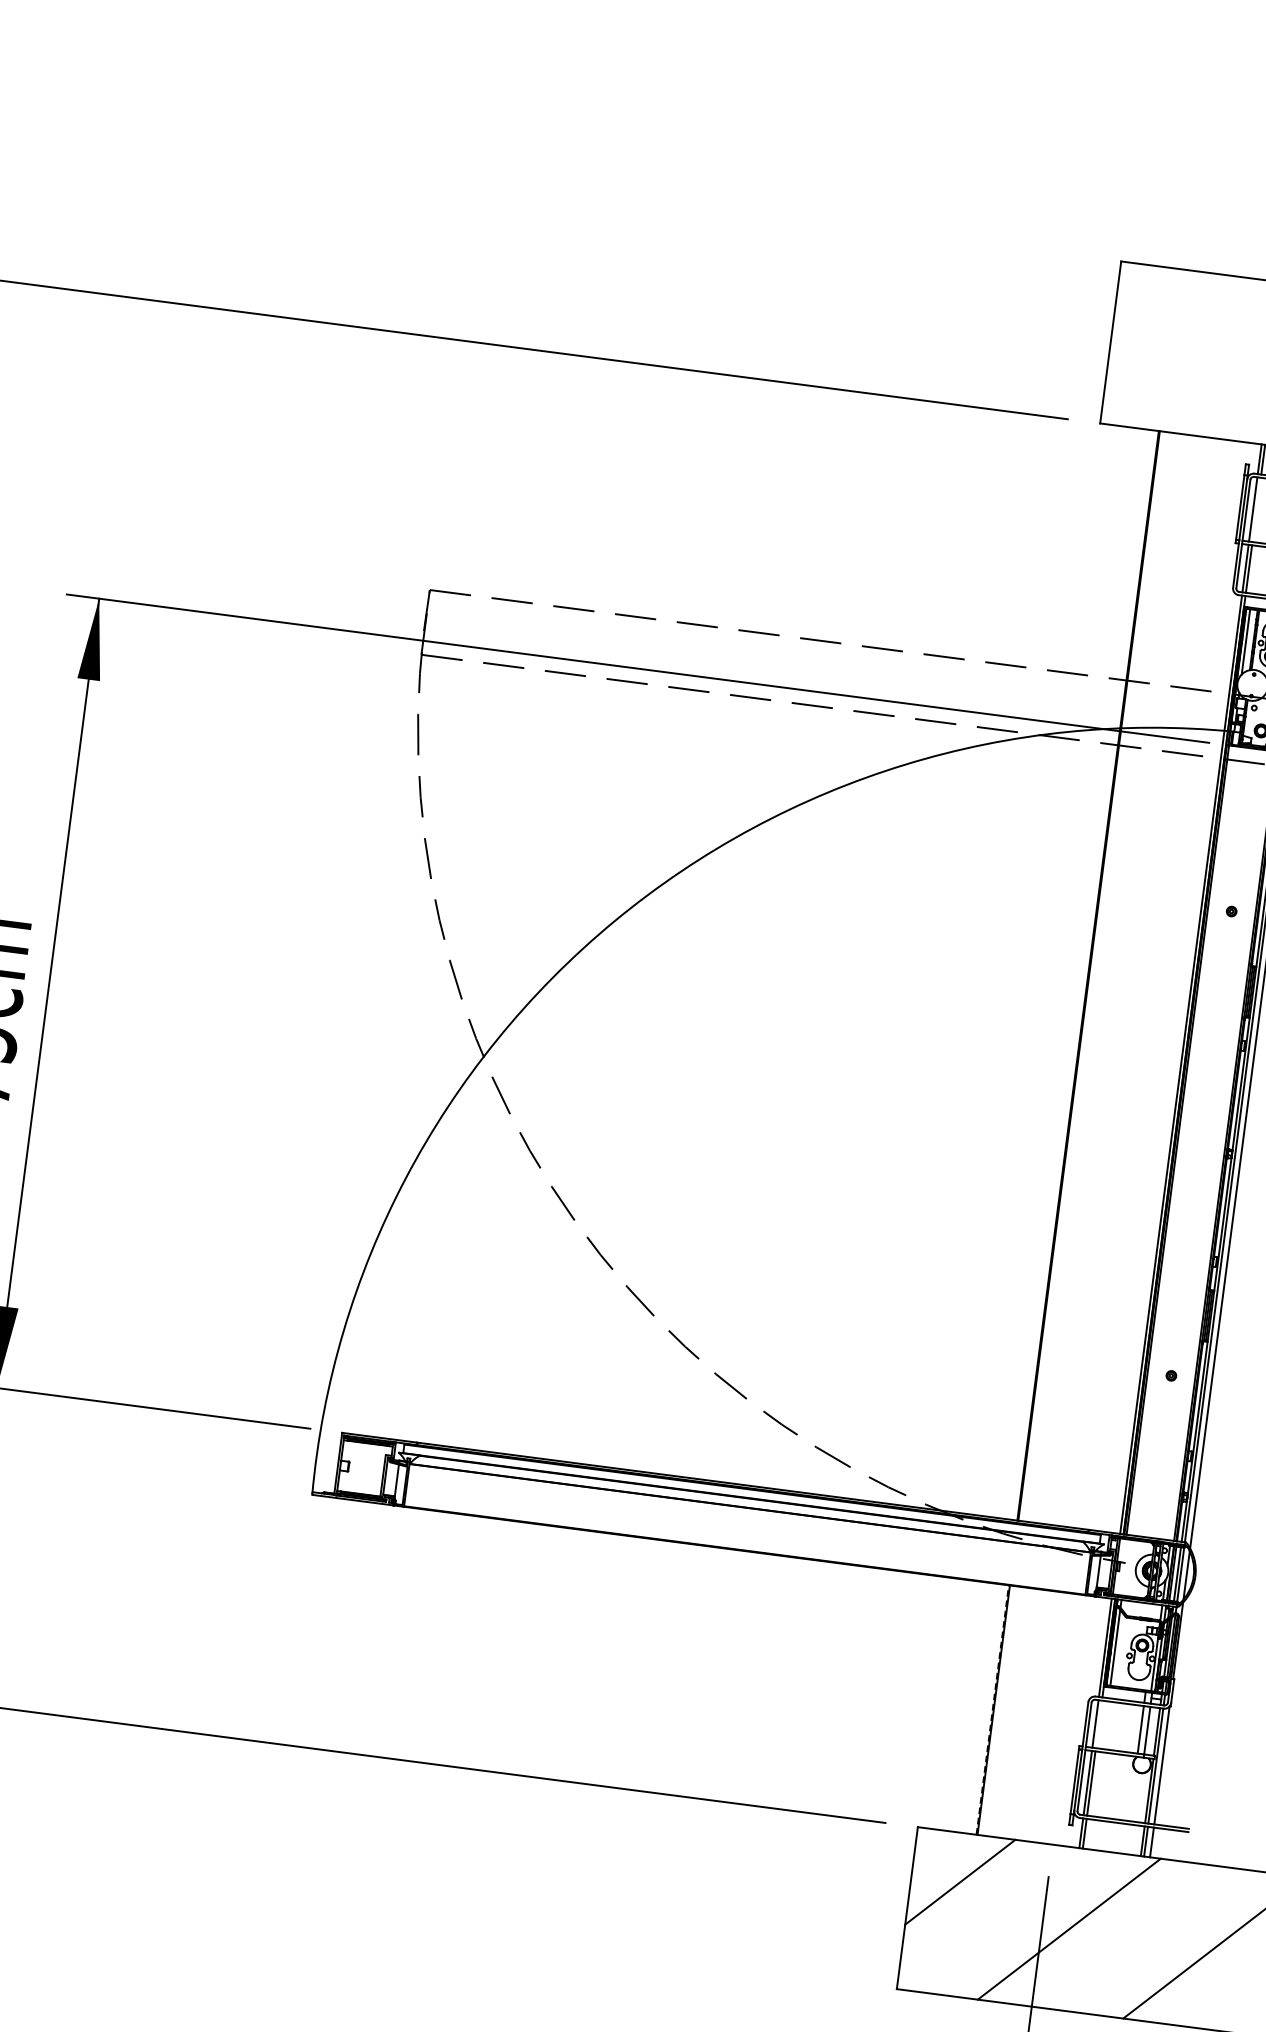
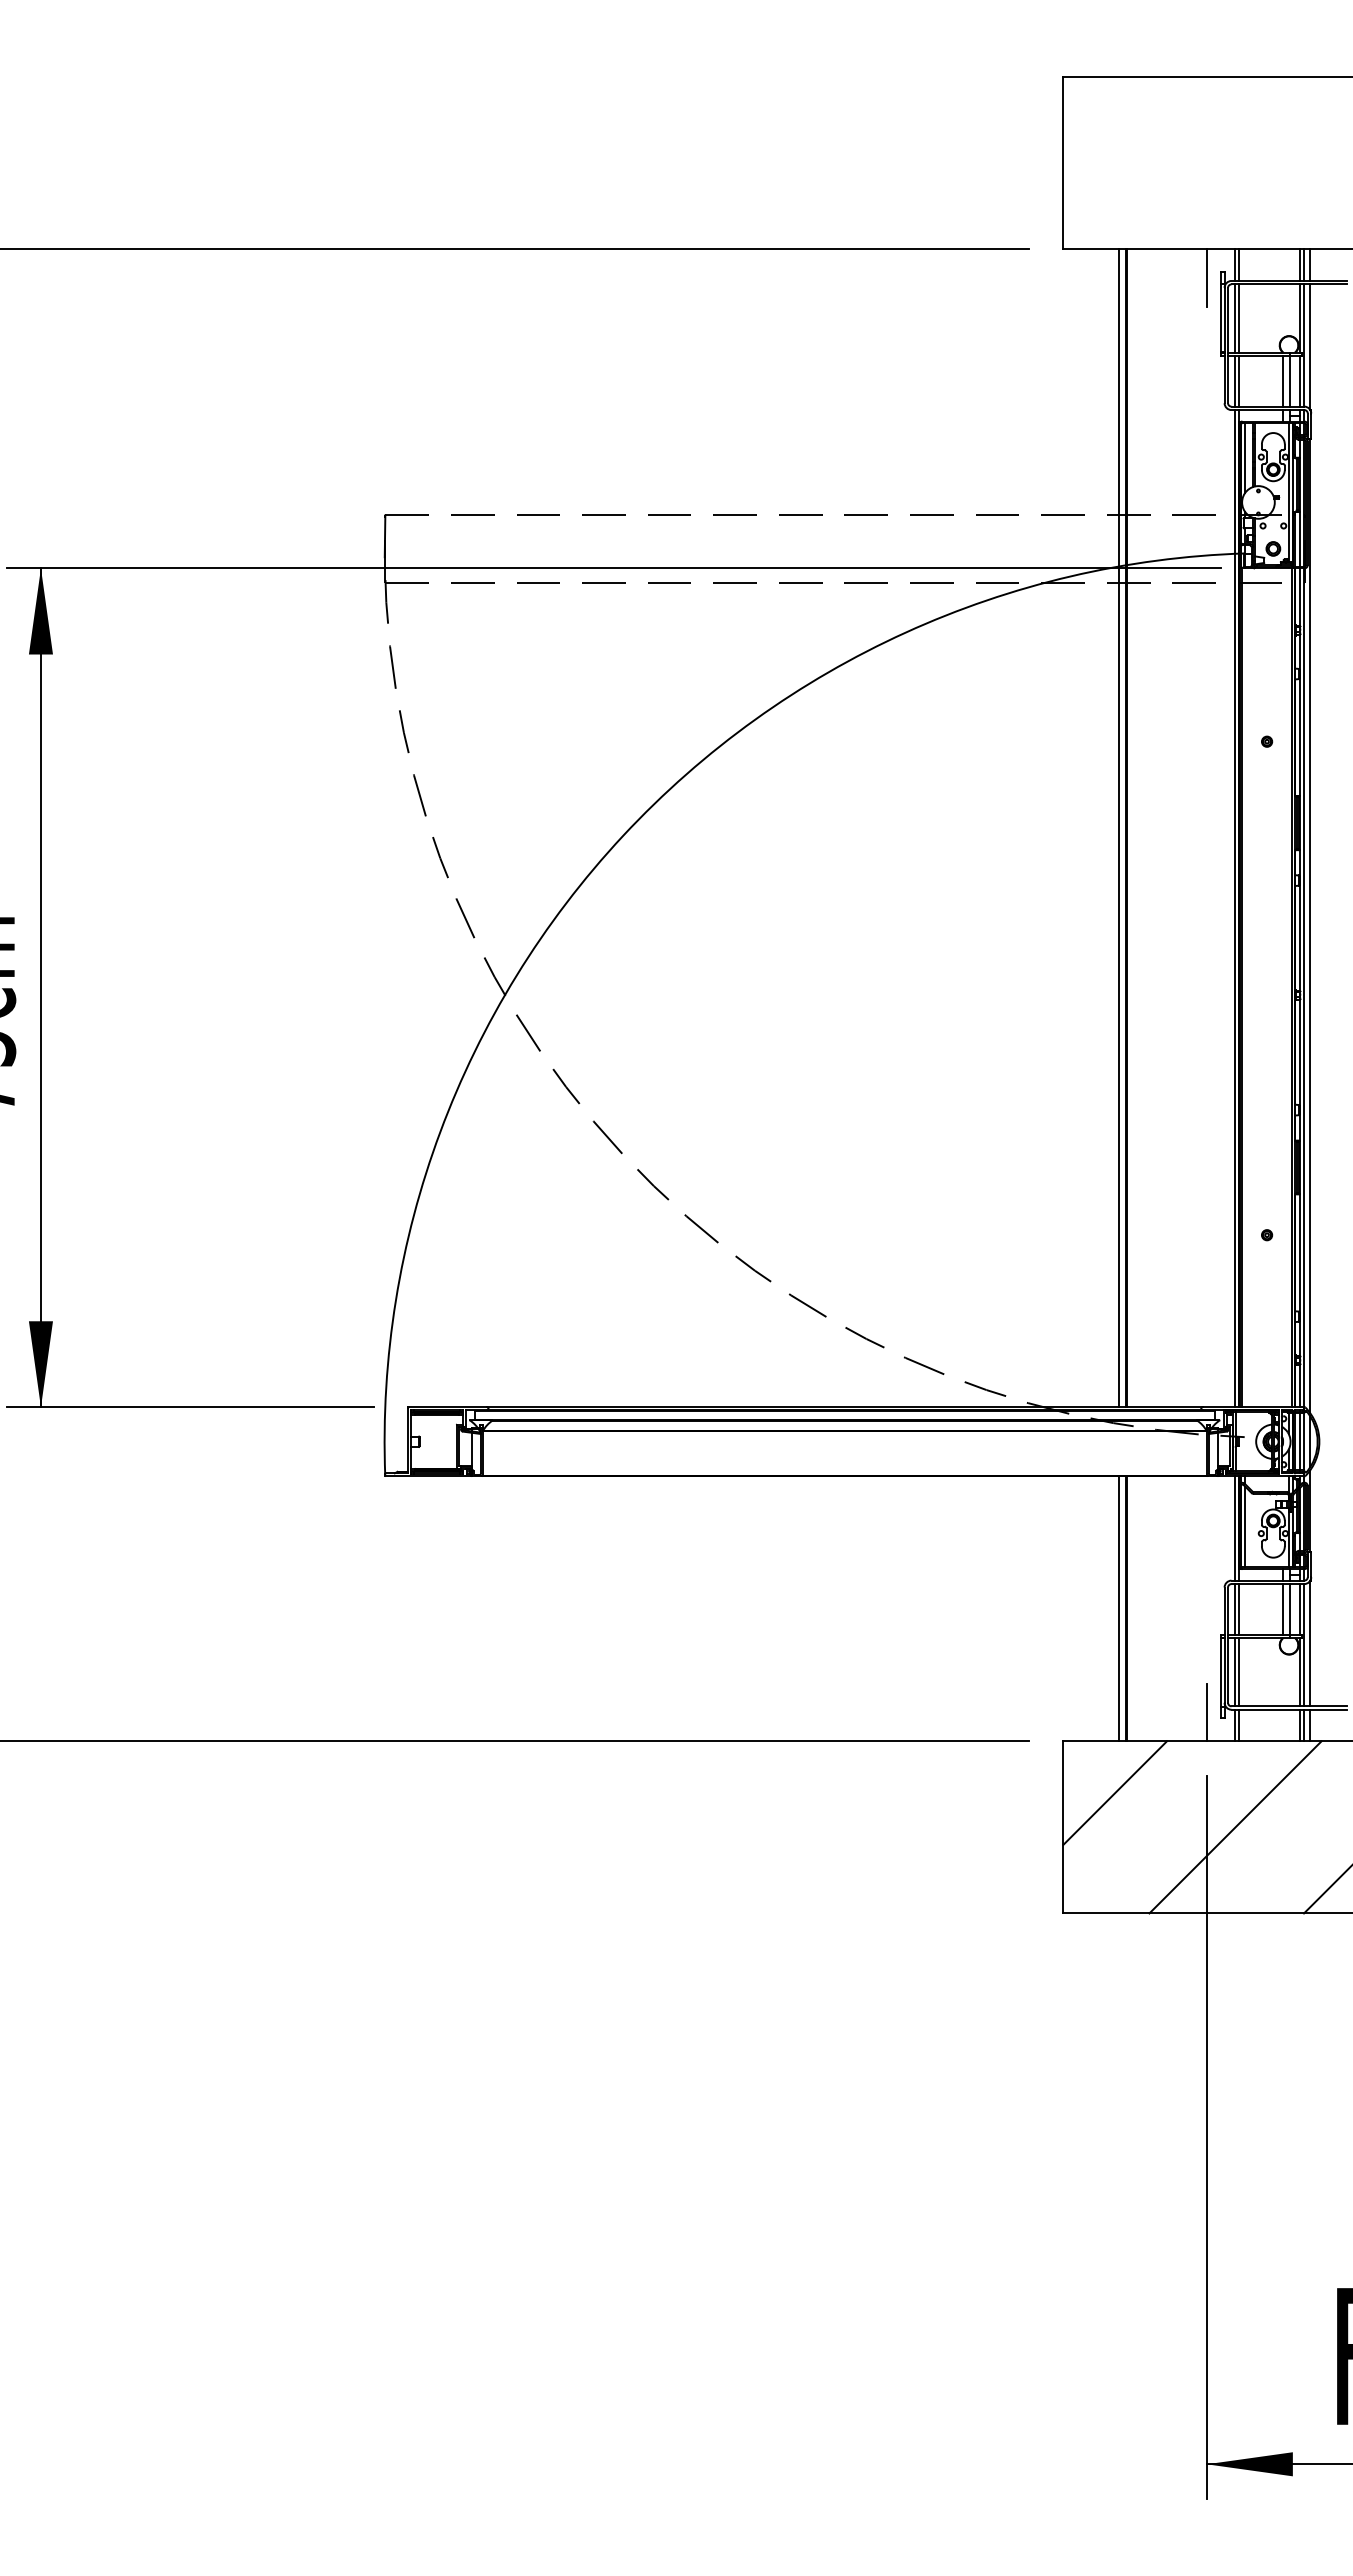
line: (1231, 467) -> (1206, 277), added
line: (1256, 509) -> (1238, 318), added
line: (1082, 975) -> (1119, 828), added
line: (986, 1709) -> (1119, 1608), added
line: (992, 1709) -> (1125, 1608), dashed -> solid
line: (1098, 1724) -> (1238, 1609), added
line: (1056, 1817) -> (1206, 1712), added

